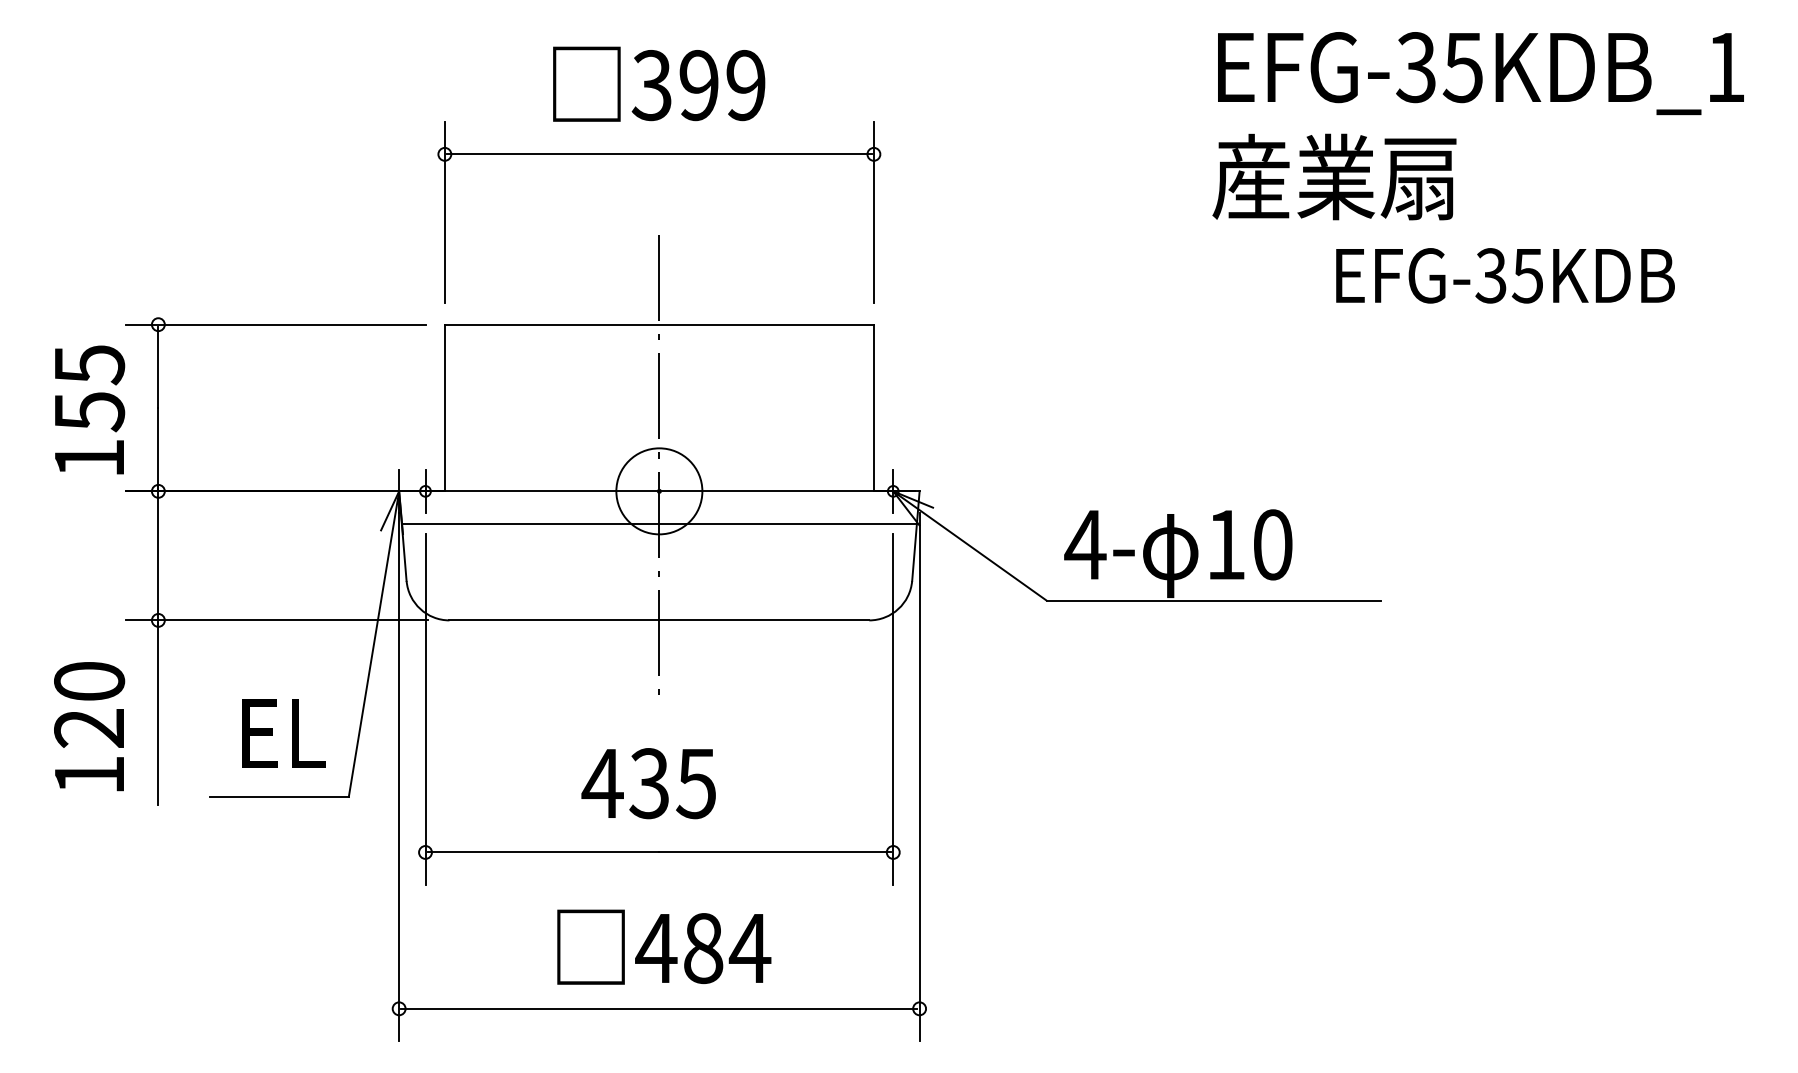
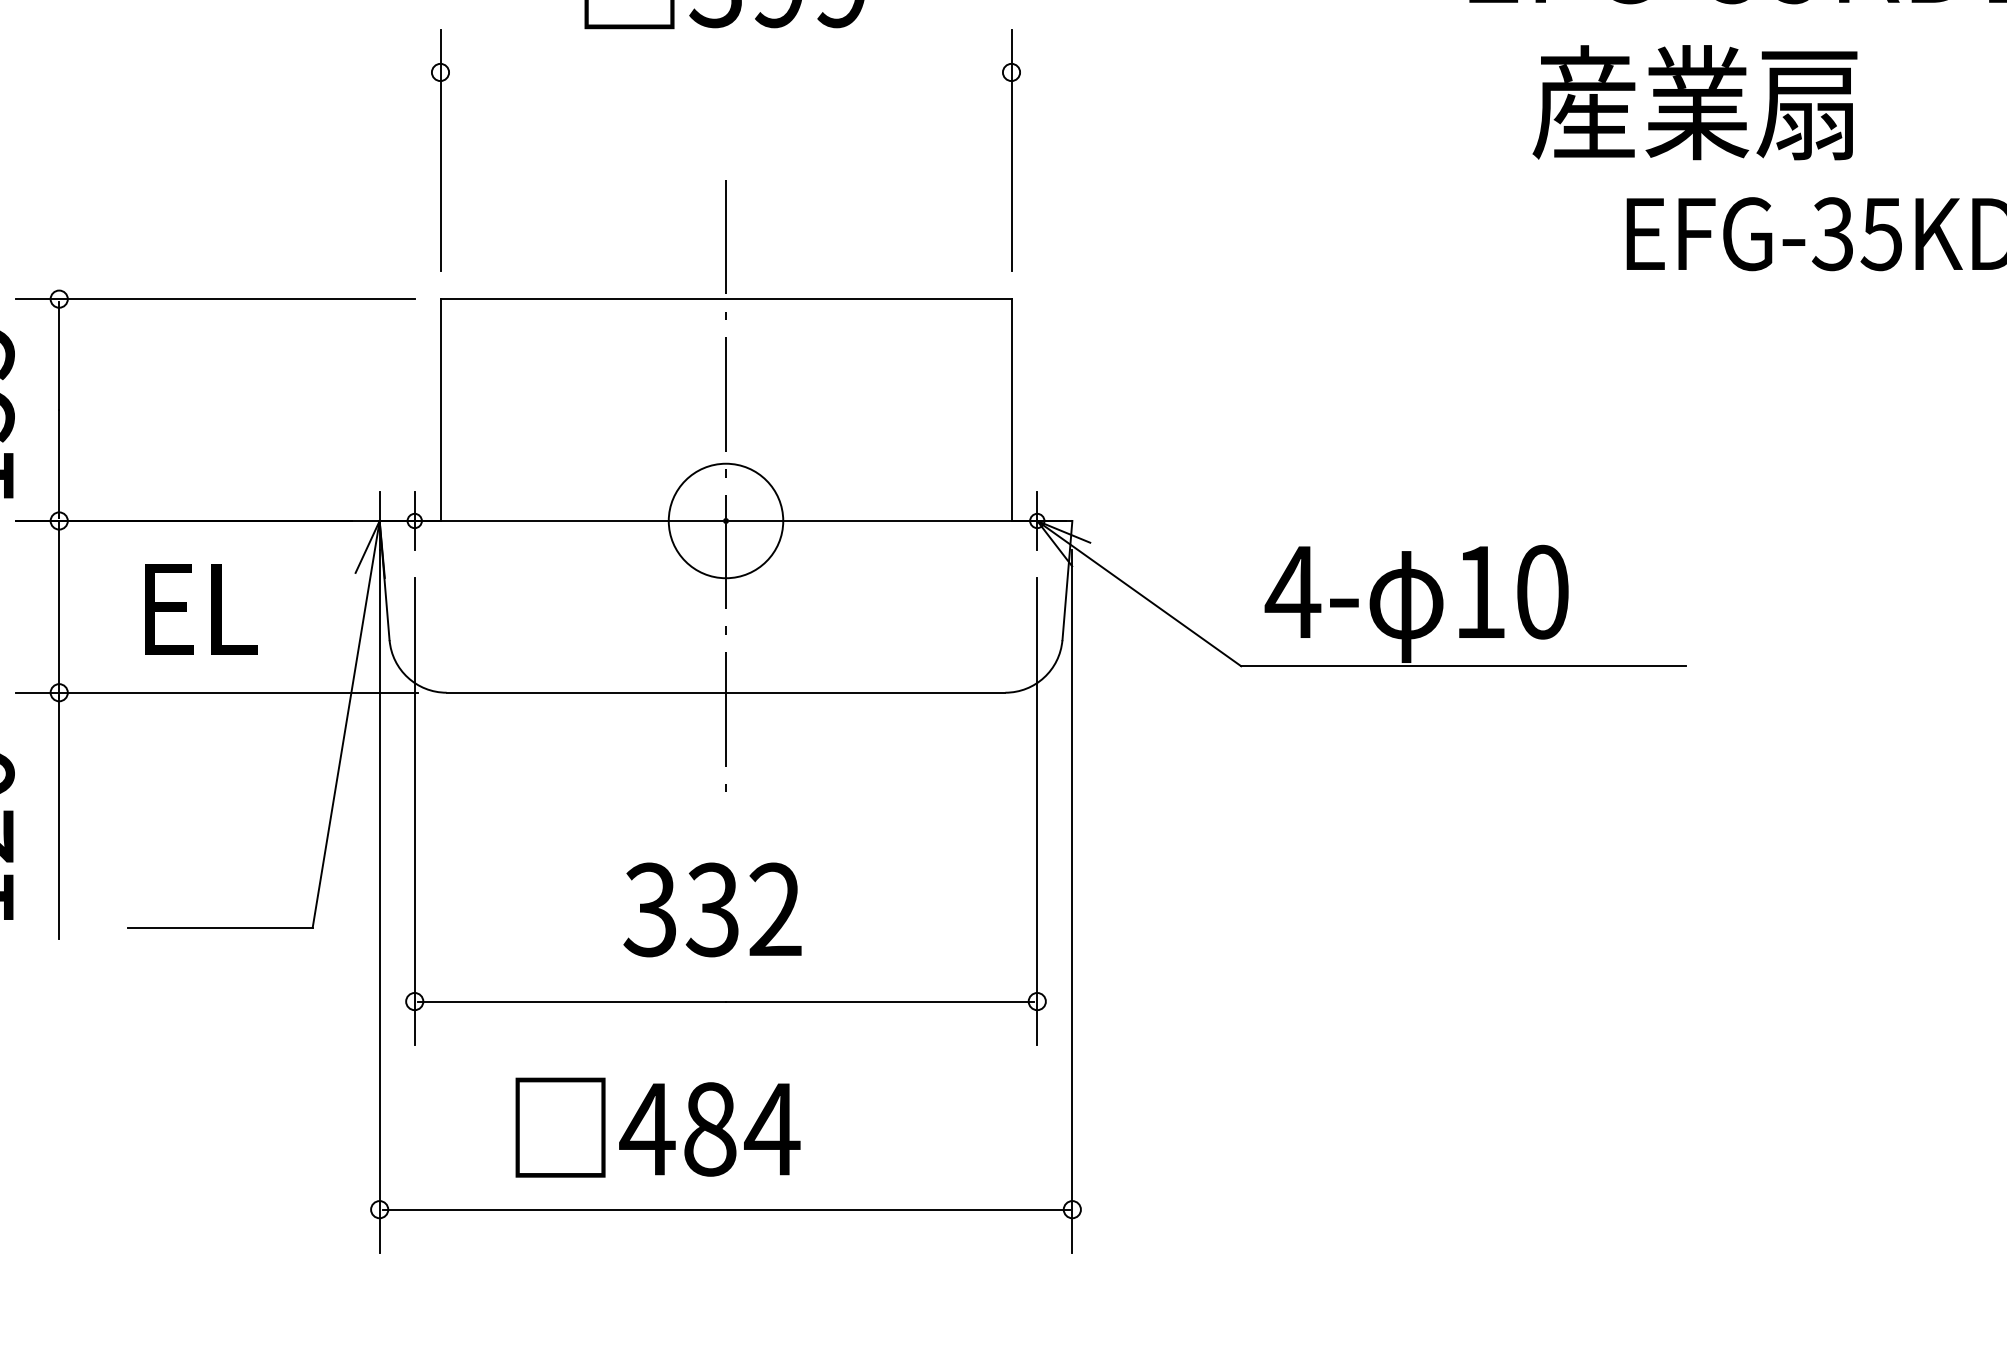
line: (659, 154) -> (726, 72), removed
text: (1334, 176) -> (1695, 101), moved
line: (658, 523) -> (724, 563), removed
text: (283, 733) -> (200, 609), moved
text: (648, 783) -> (711, 909), 435 -> 332
text: (664, 946) -> (658, 1126), moved

